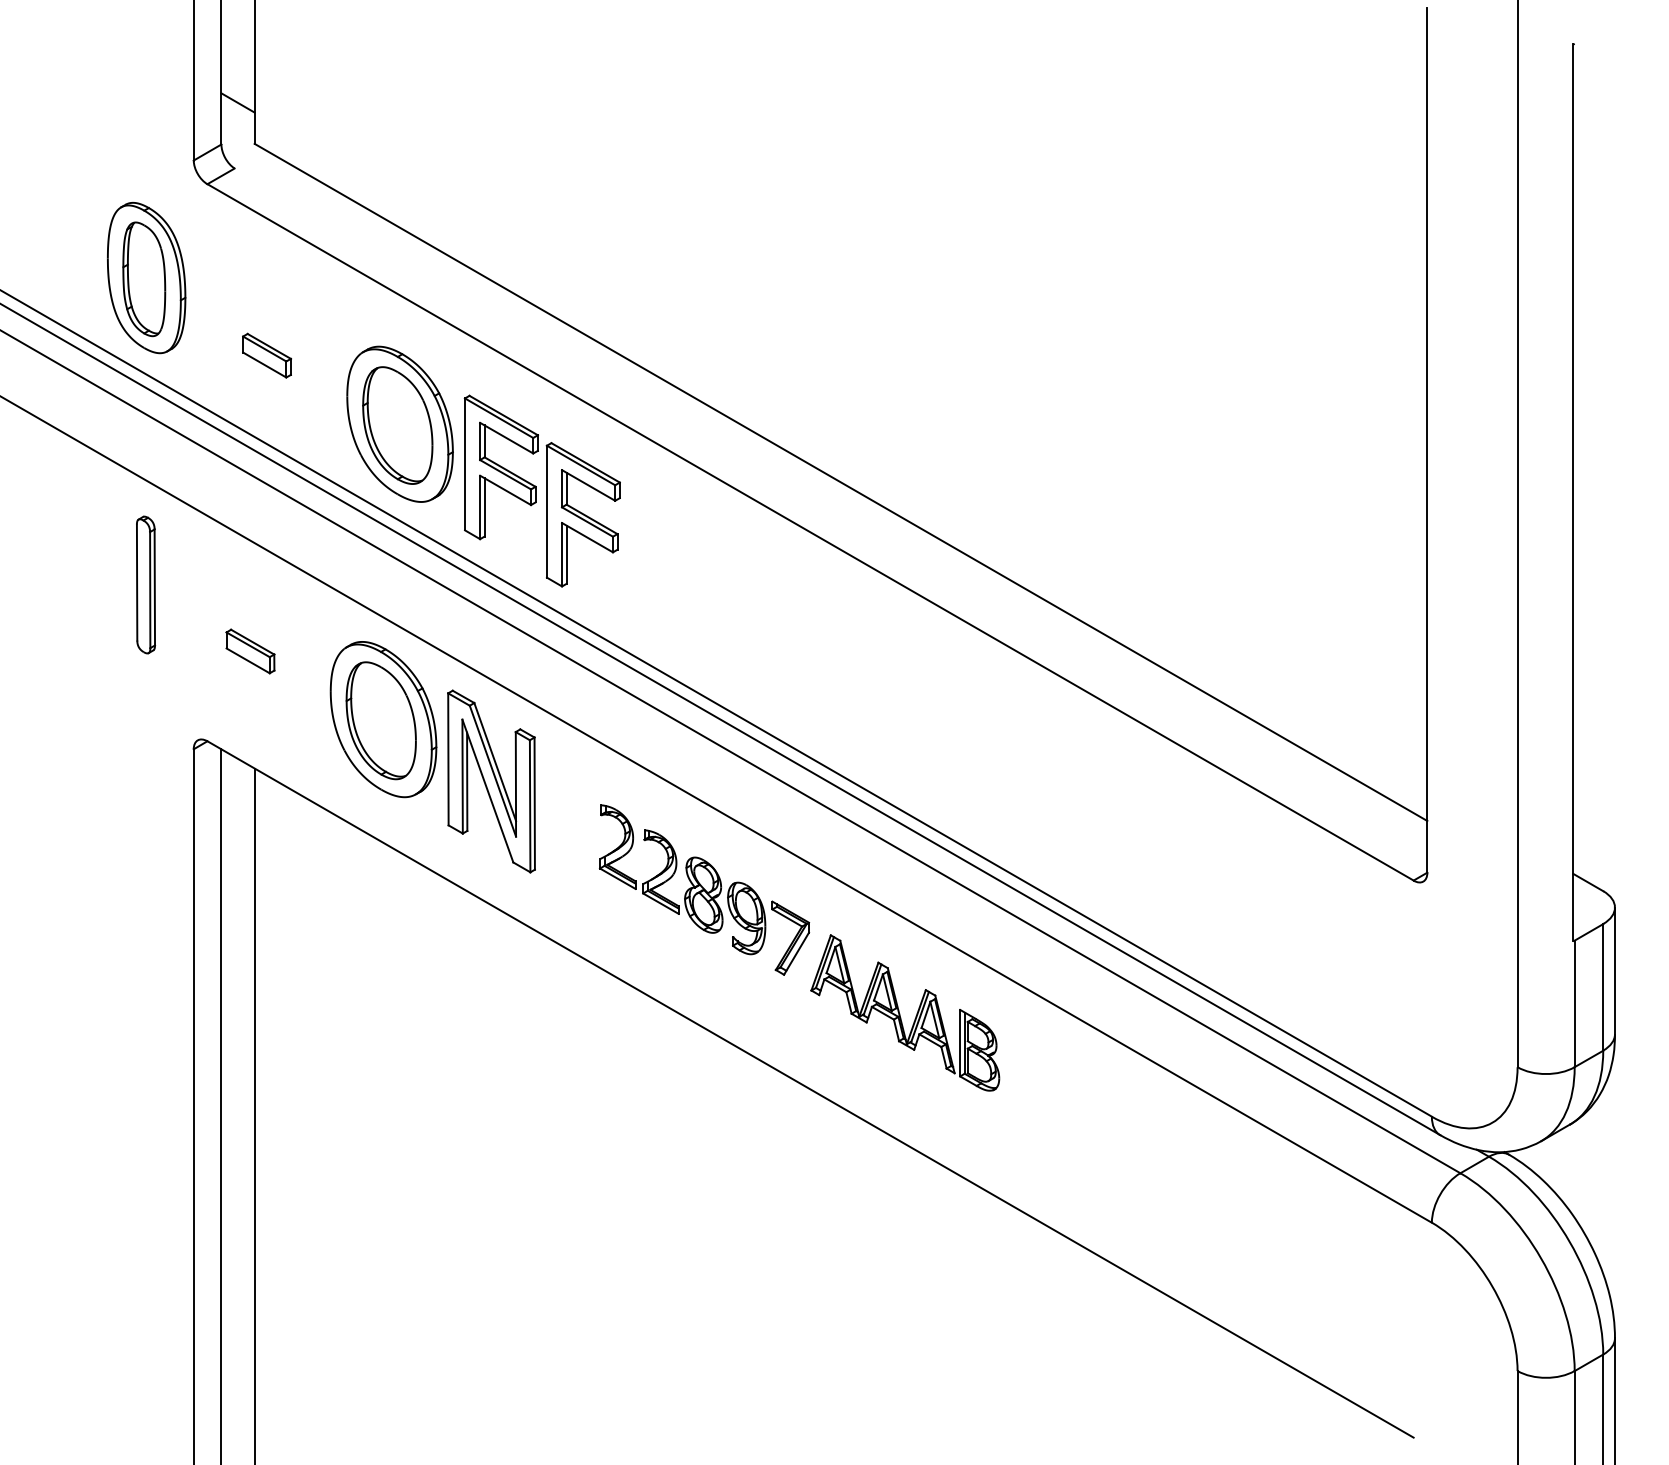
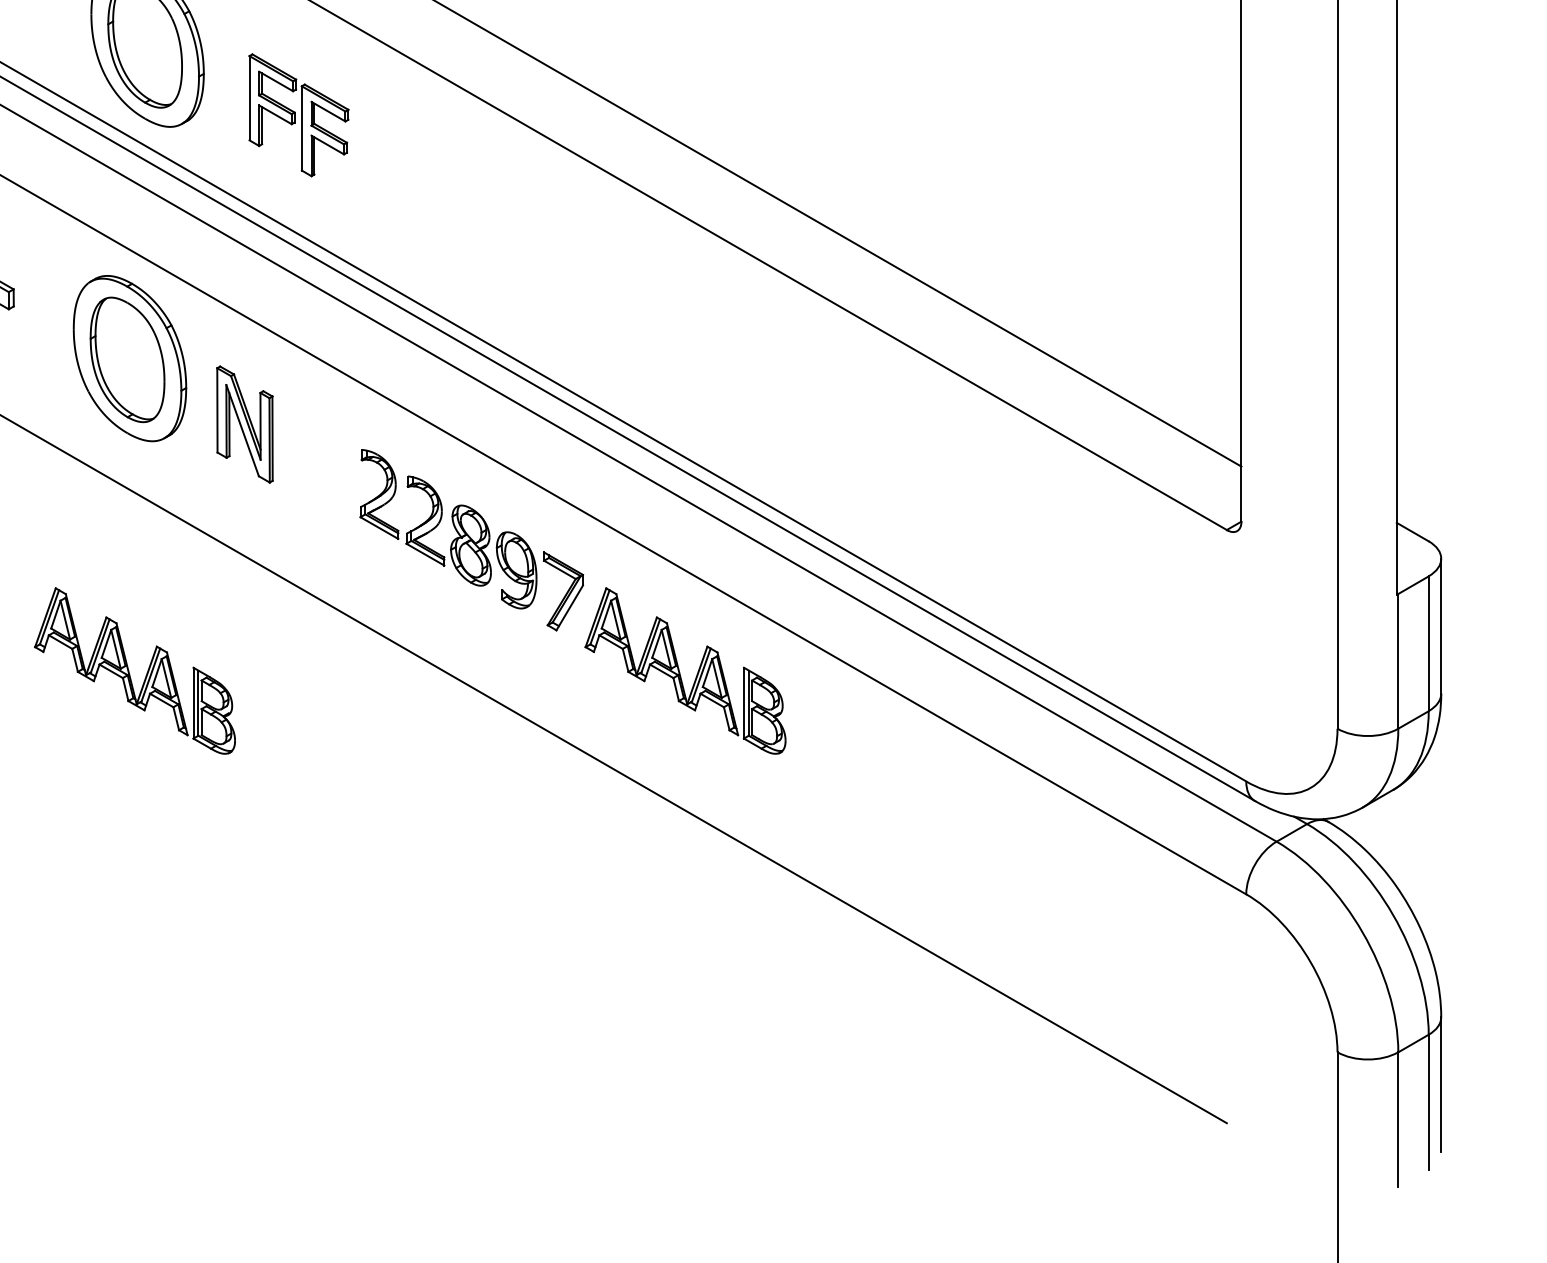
part: (541, 490) -> (298, 114), size x0.6
part: (491, 781) -> (244, 424), size x0.6
part: (388, 1012) -> (135, 670), added

